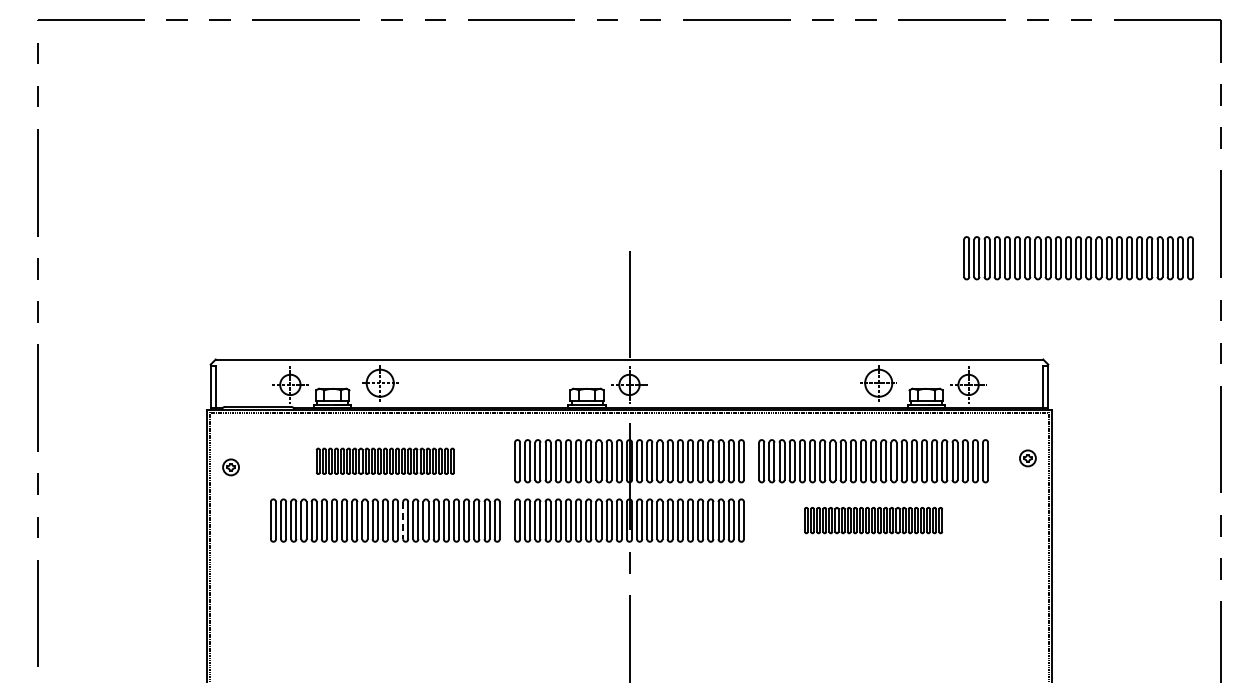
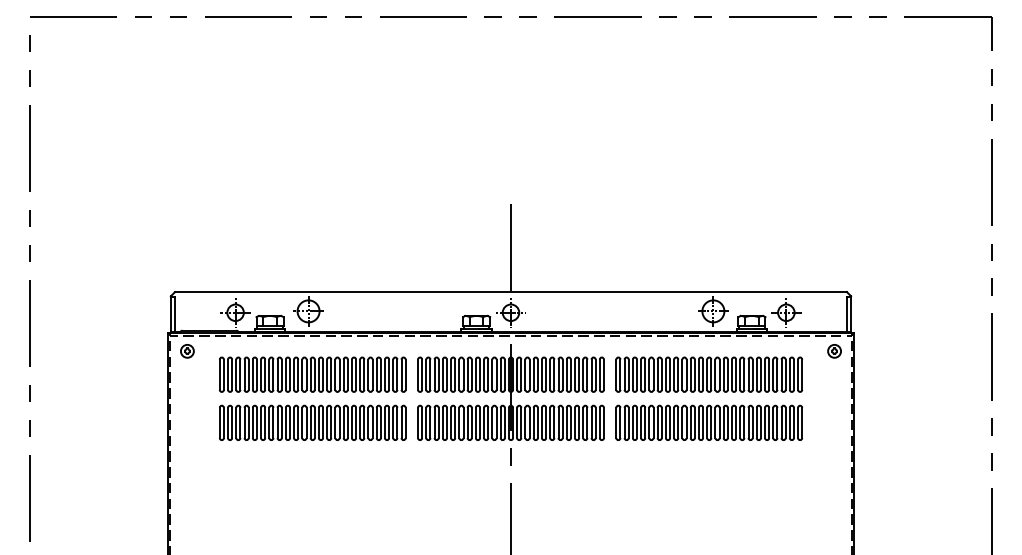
part: (1078, 258) -> (875, 210), removed
part: (1027, 458) -> (834, 351), moved
part: (385, 461) -> (312, 374), size x1.67
part: (230, 467) -> (186, 351), moved
line: (403, 520) -> (327, 422), dashed -> solid
part: (873, 520) -> (709, 422), size x1.67

